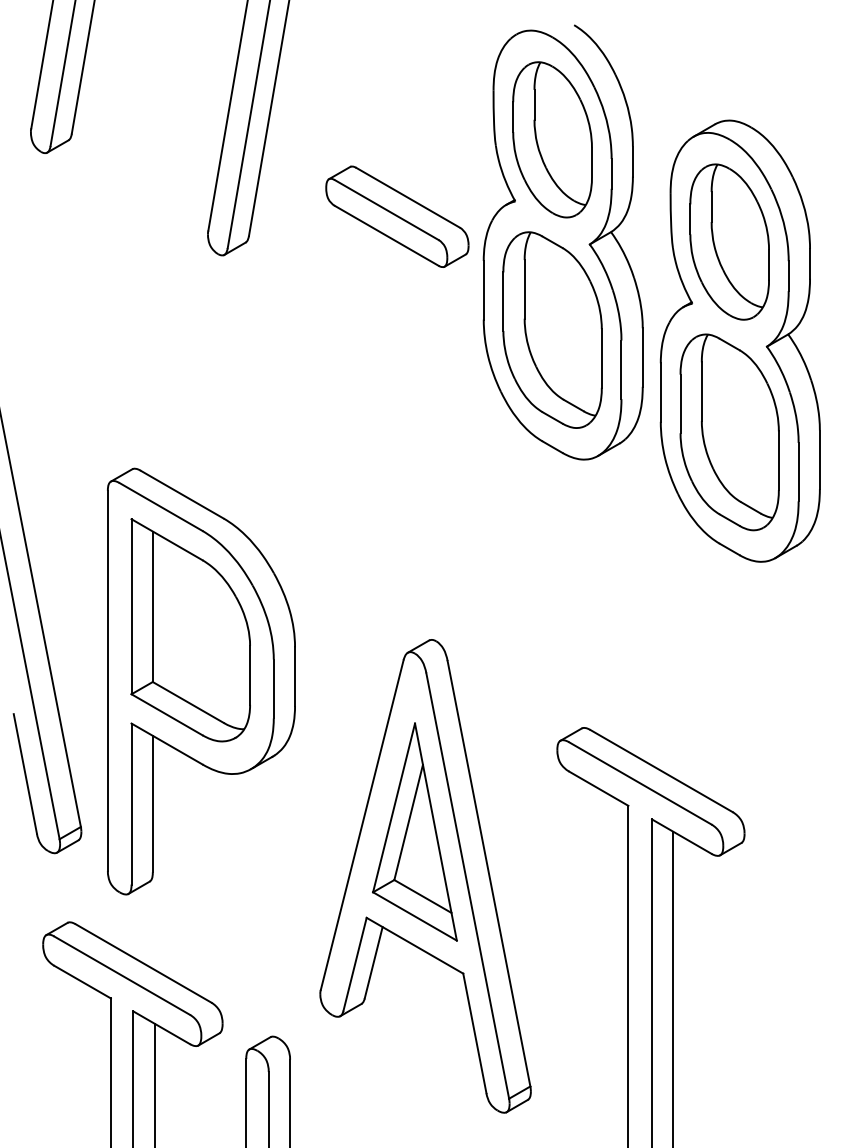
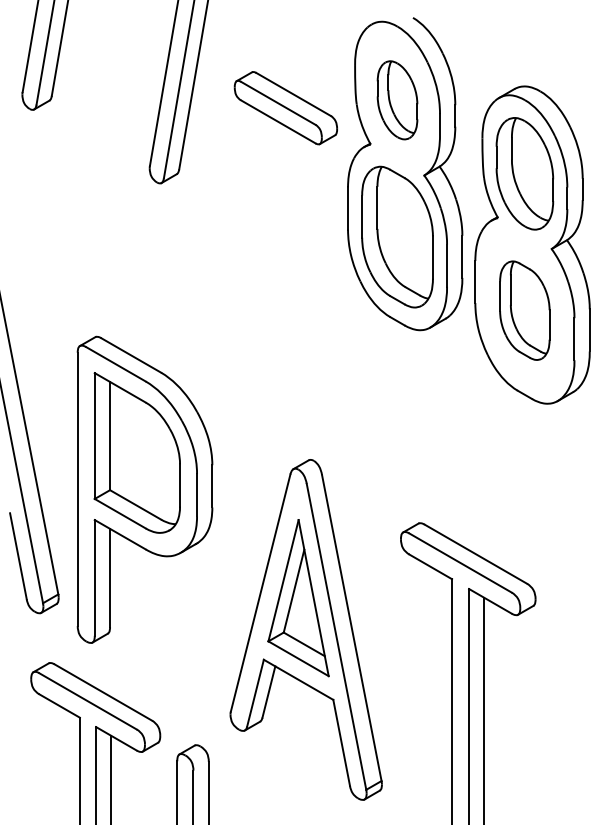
part: (552, 139) -> (397, 100), size x0.7
part: (397, 216) -> (286, 107), moved
part: (729, 432) -> (524, 310), size x0.7

